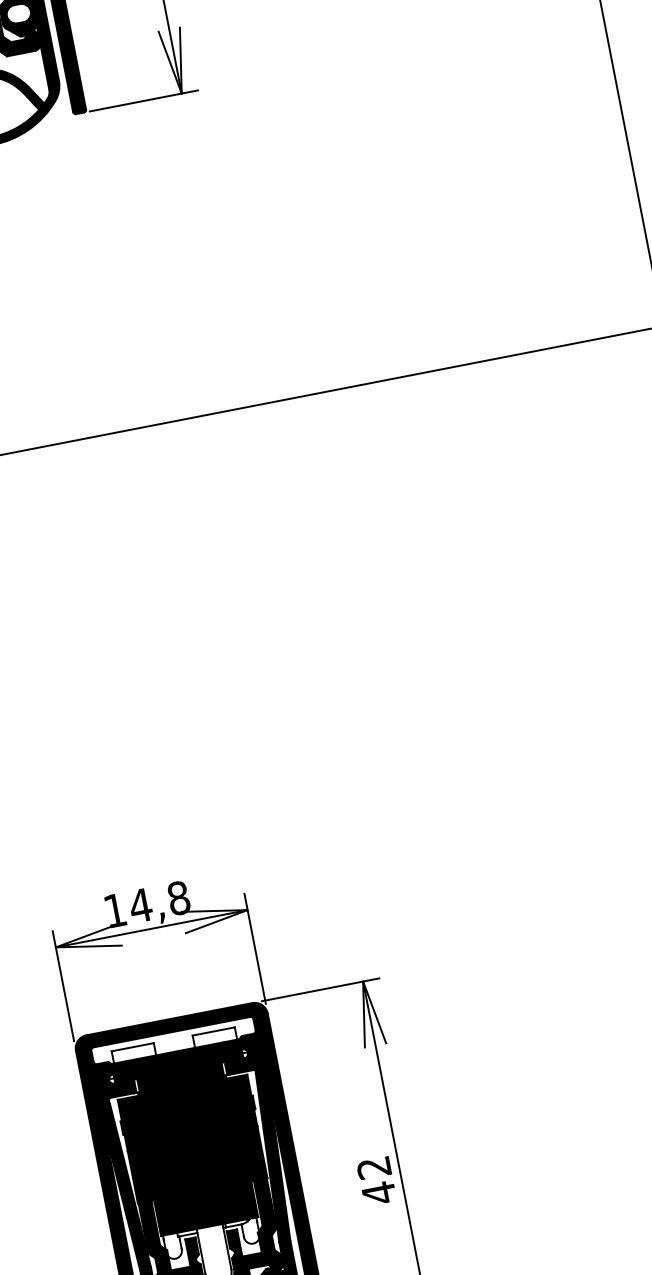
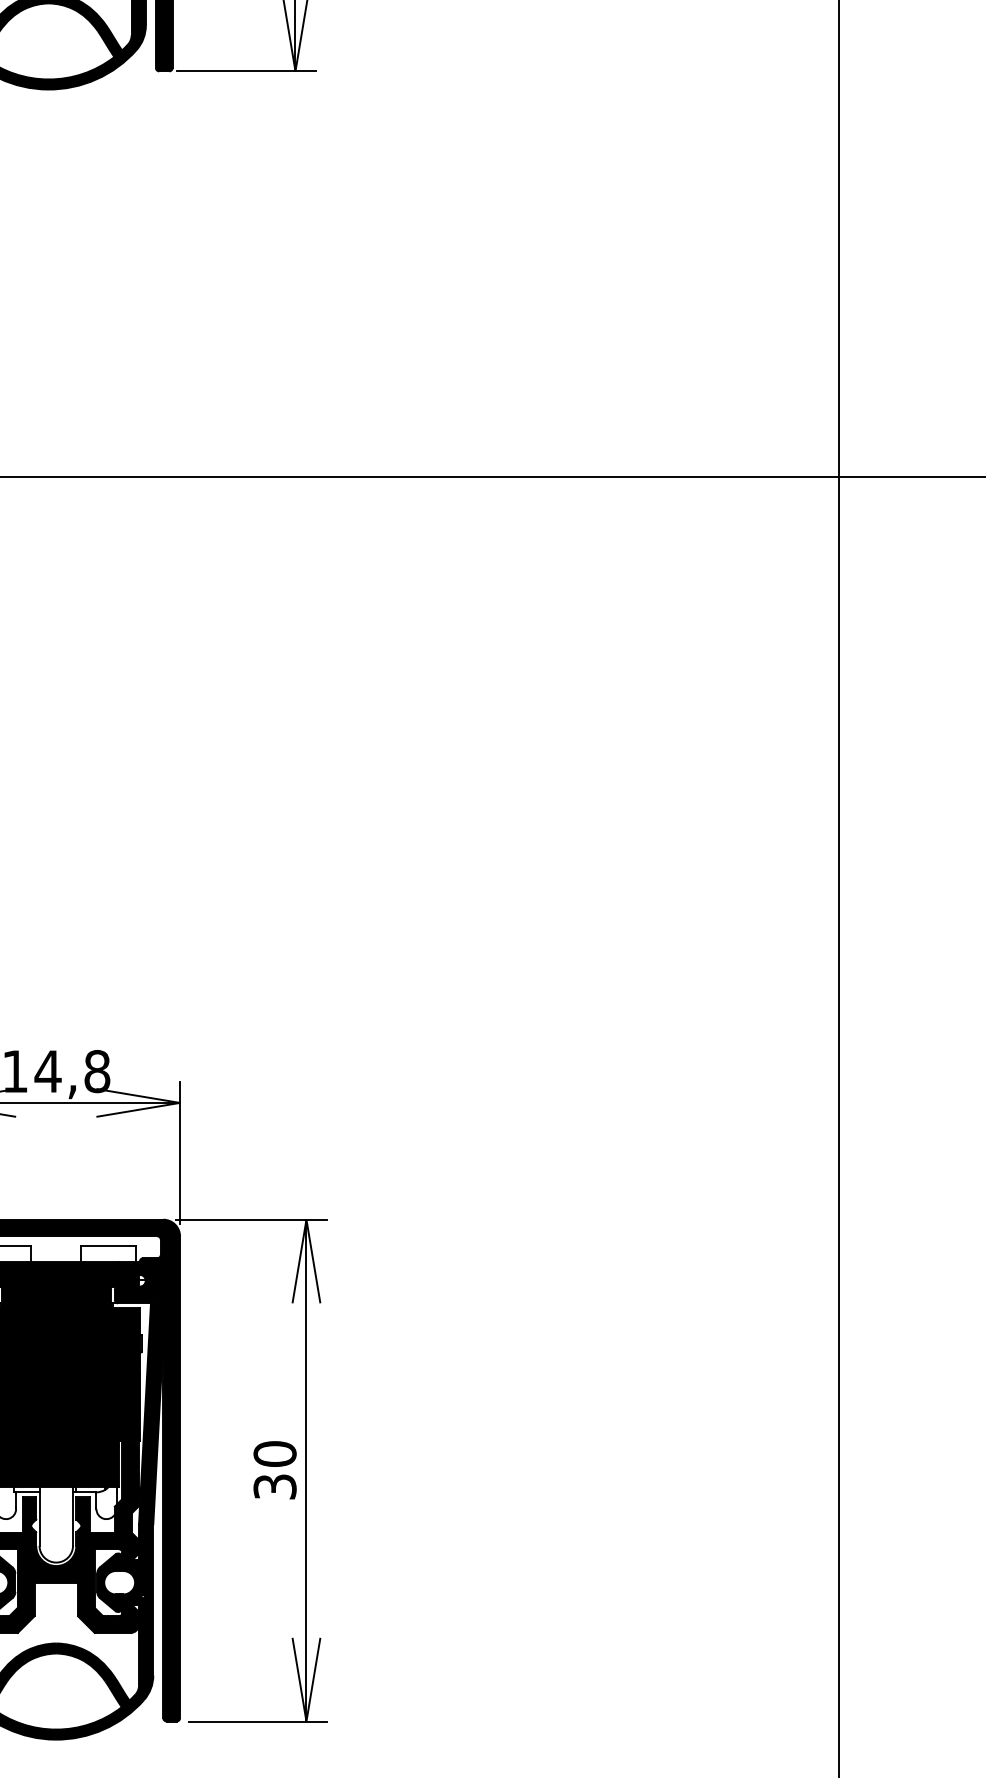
text: (376, 1180) -> (274, 1470), 42 -> 30

